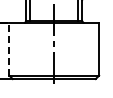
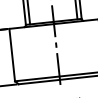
line: (9, 48) -> (12, 54), dashed -> solid

